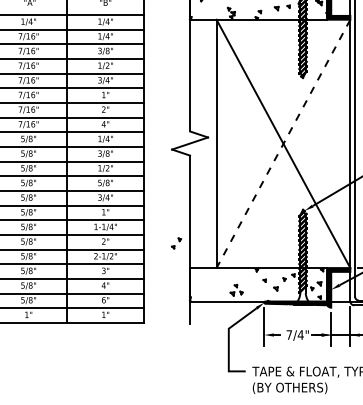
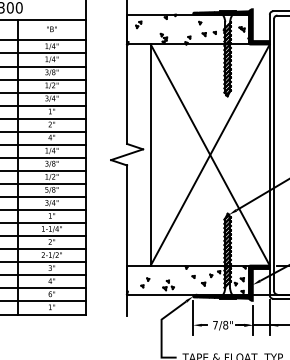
line: (283, 144) -> (210, 155), dashed -> solid
part: (176, 243) -> (145, 282), moved
text: (300, 334) -> (225, 324), 7/4" -> 7/8"

